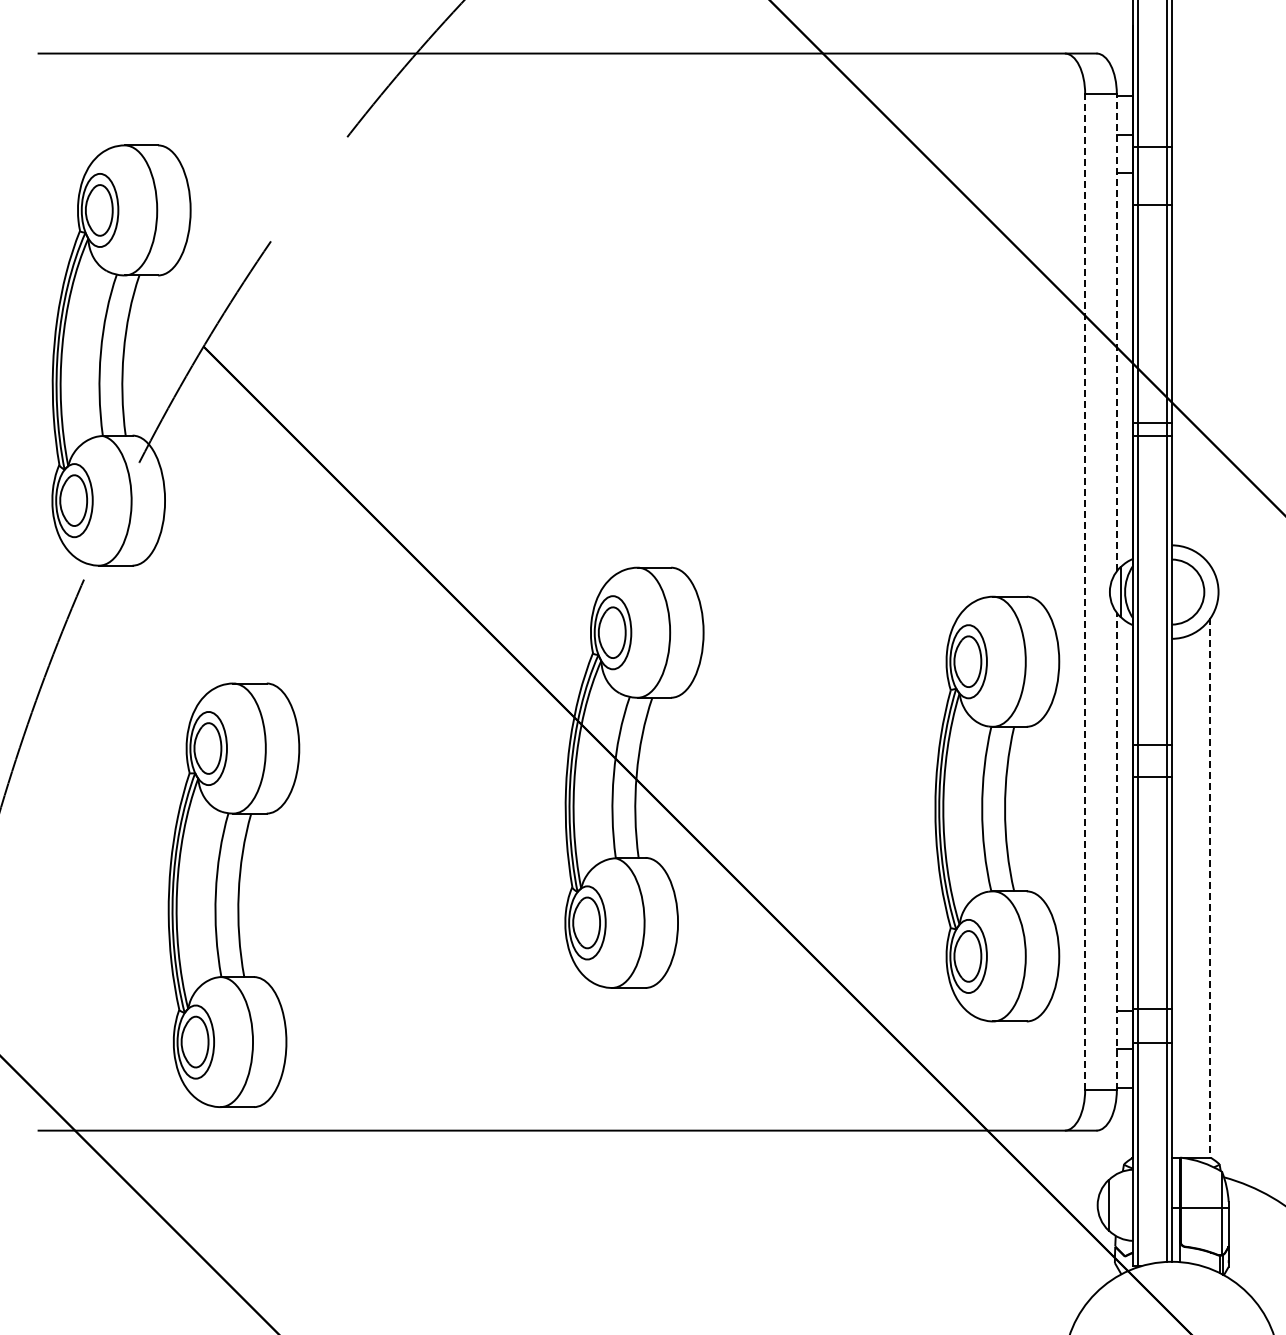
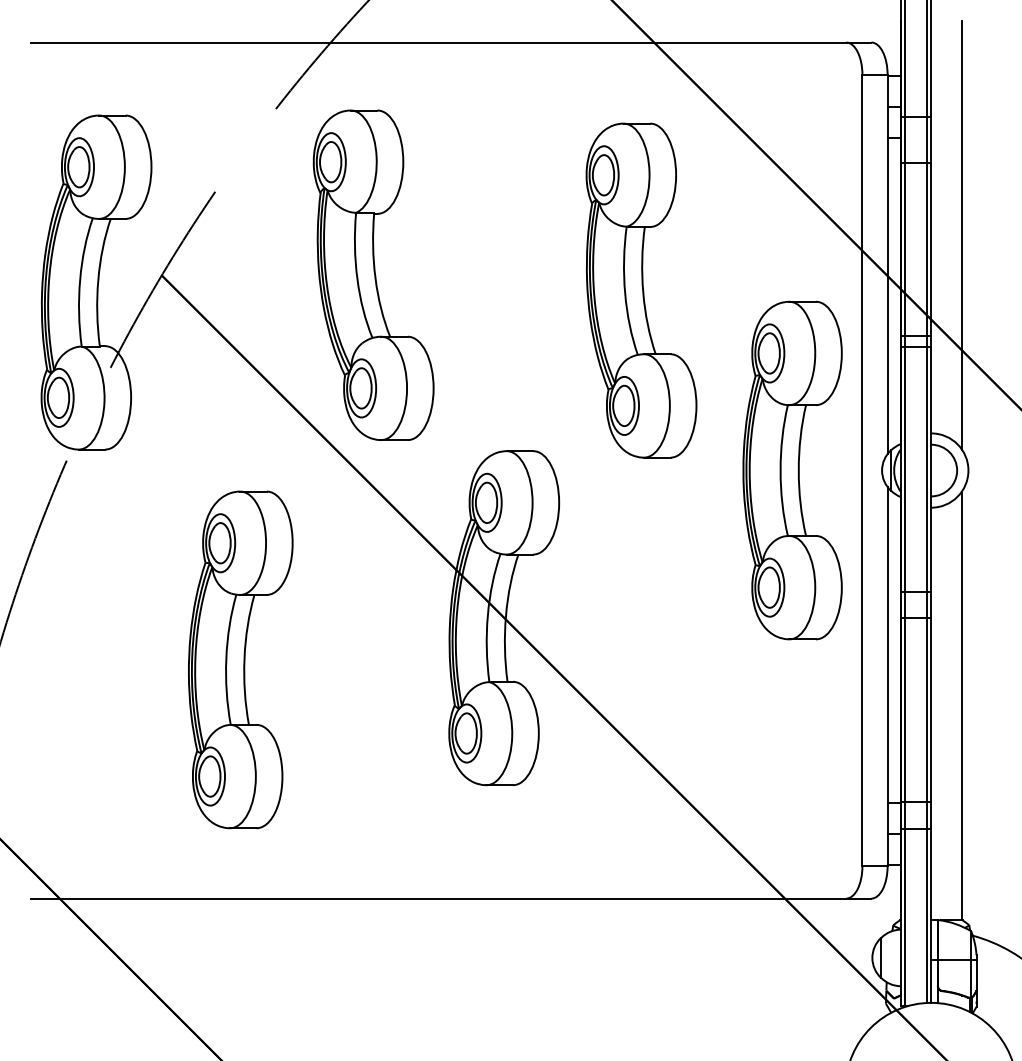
line: (1210, 295) -> (962, 234), added
line: (1116, 332) -> (887, 264), dashed -> solid
part: (470, 346) -> (373, 275), added
part: (807, 365) -> (641, 290), added
line: (1085, 592) -> (862, 470), dashed -> solid
part: (997, 808) -> (792, 470), moved
line: (1116, 851) -> (887, 676), dashed -> solid
line: (1210, 888) -> (962, 706), dashed -> solid
part: (233, 894) -> (240, 659), moved

